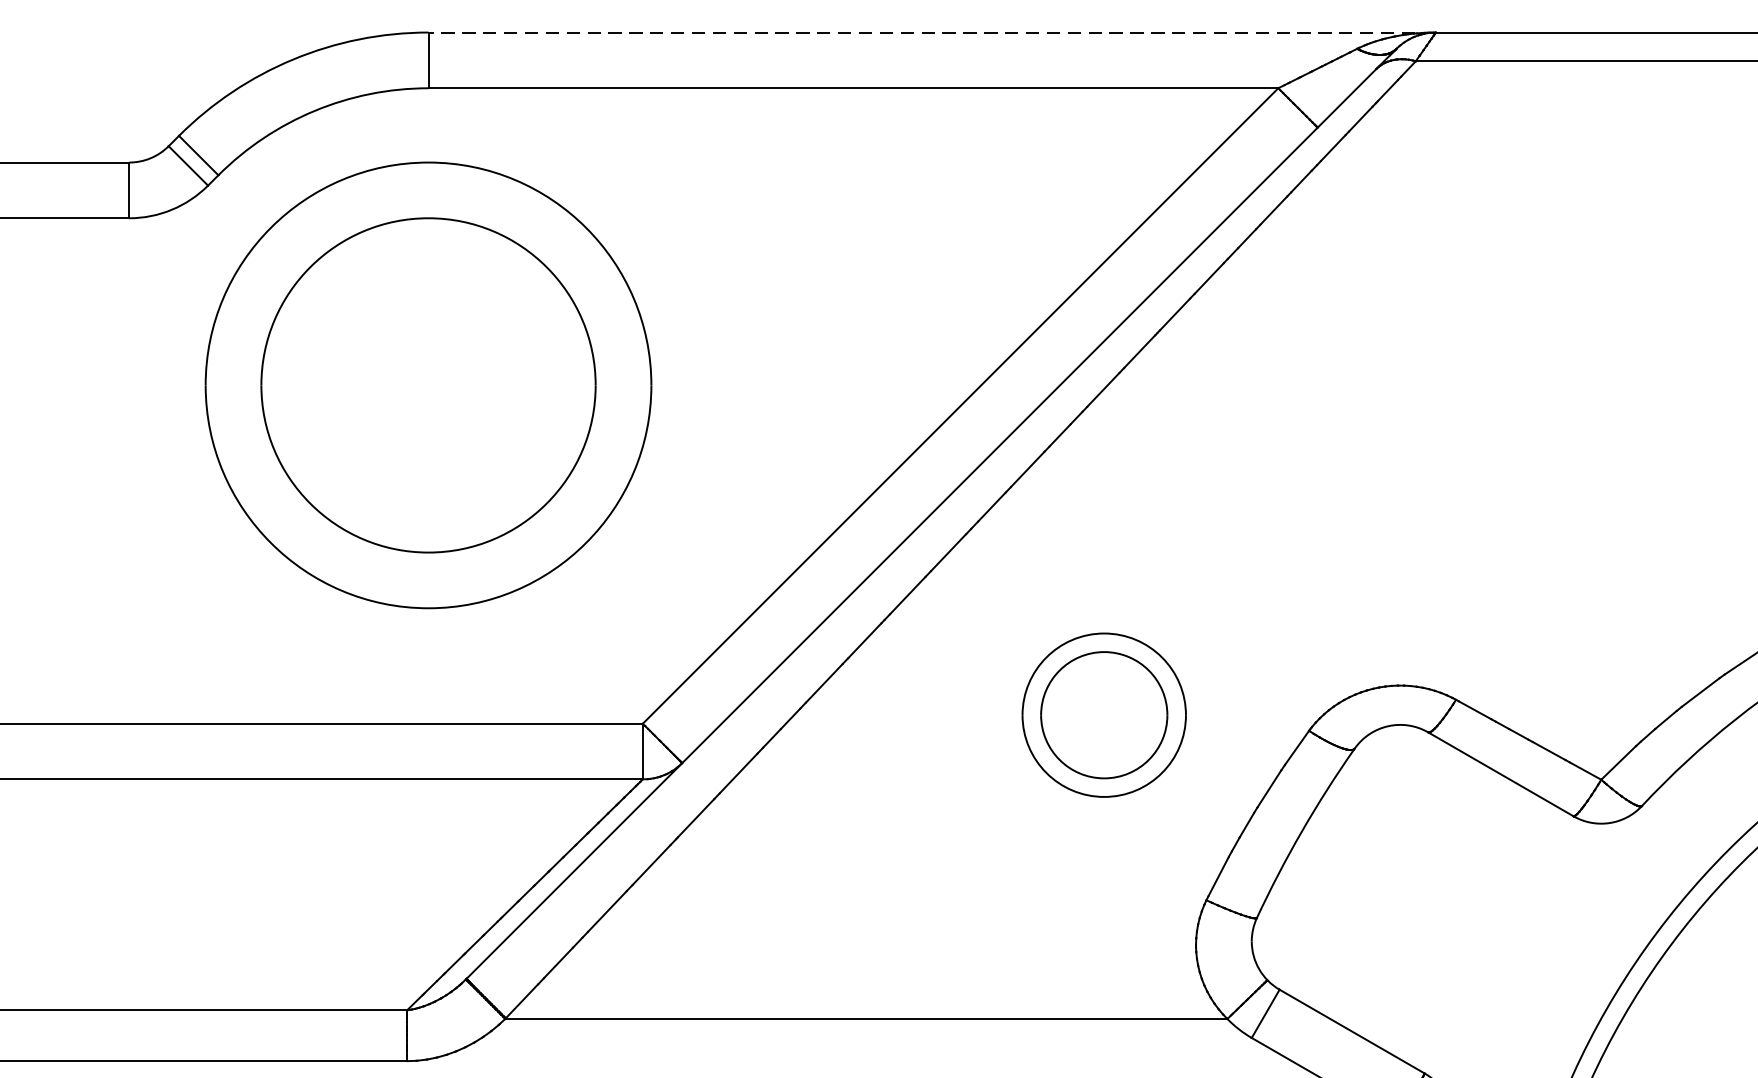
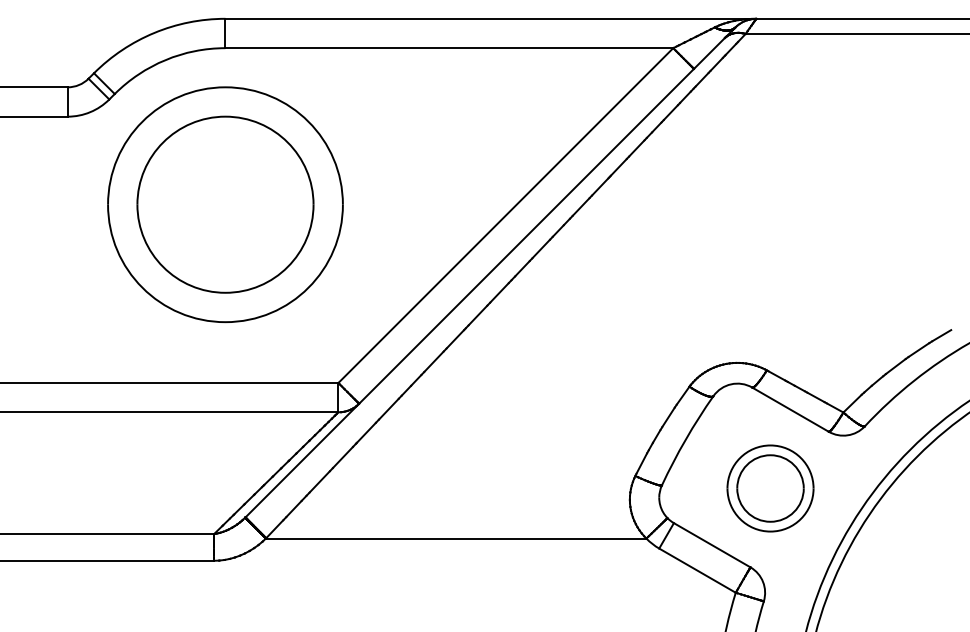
line: (931, 31) -> (490, 18), dashed -> solid
part: (1104, 715) -> (770, 488), moved

